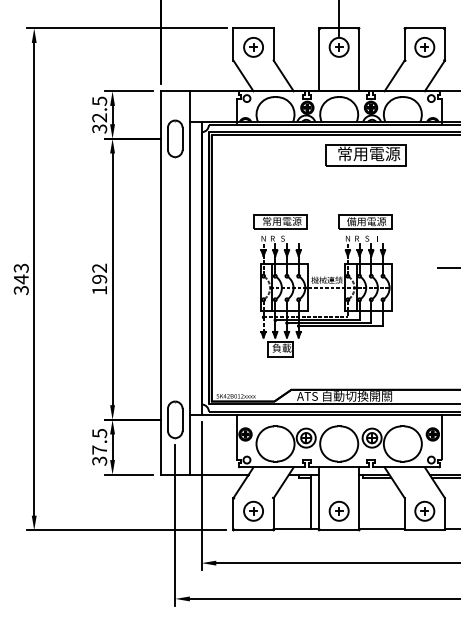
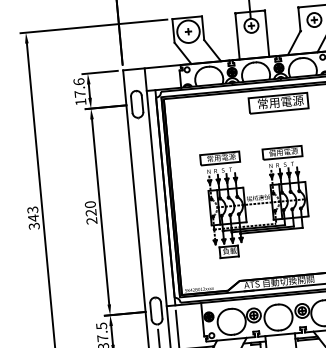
circle: (253, 46) -> (188, 31), size x1.6
text: (99, 114) -> (79, 91), 32.5 -> 17.6
text: (99, 278) -> (90, 212), 192 -> 220

